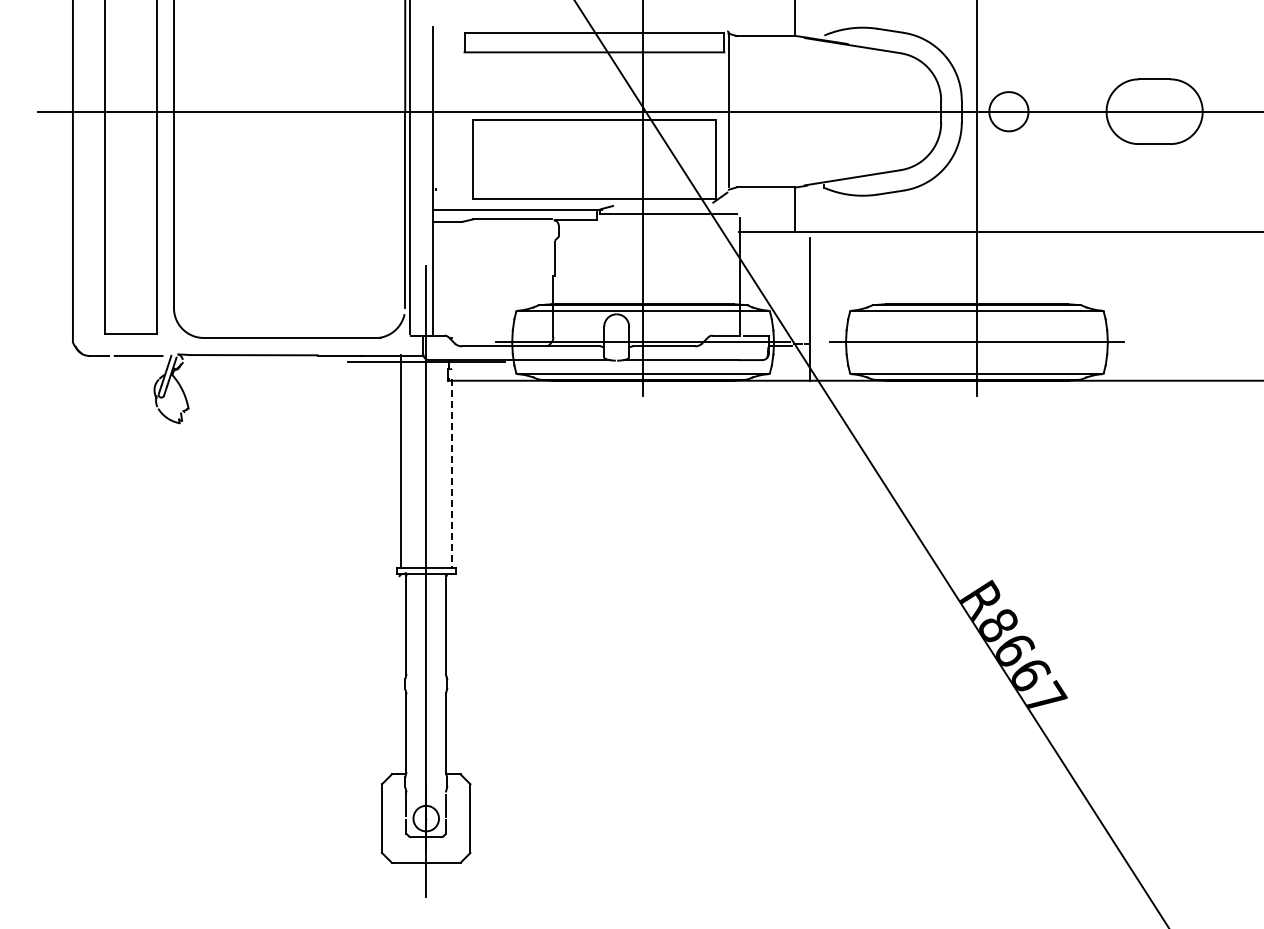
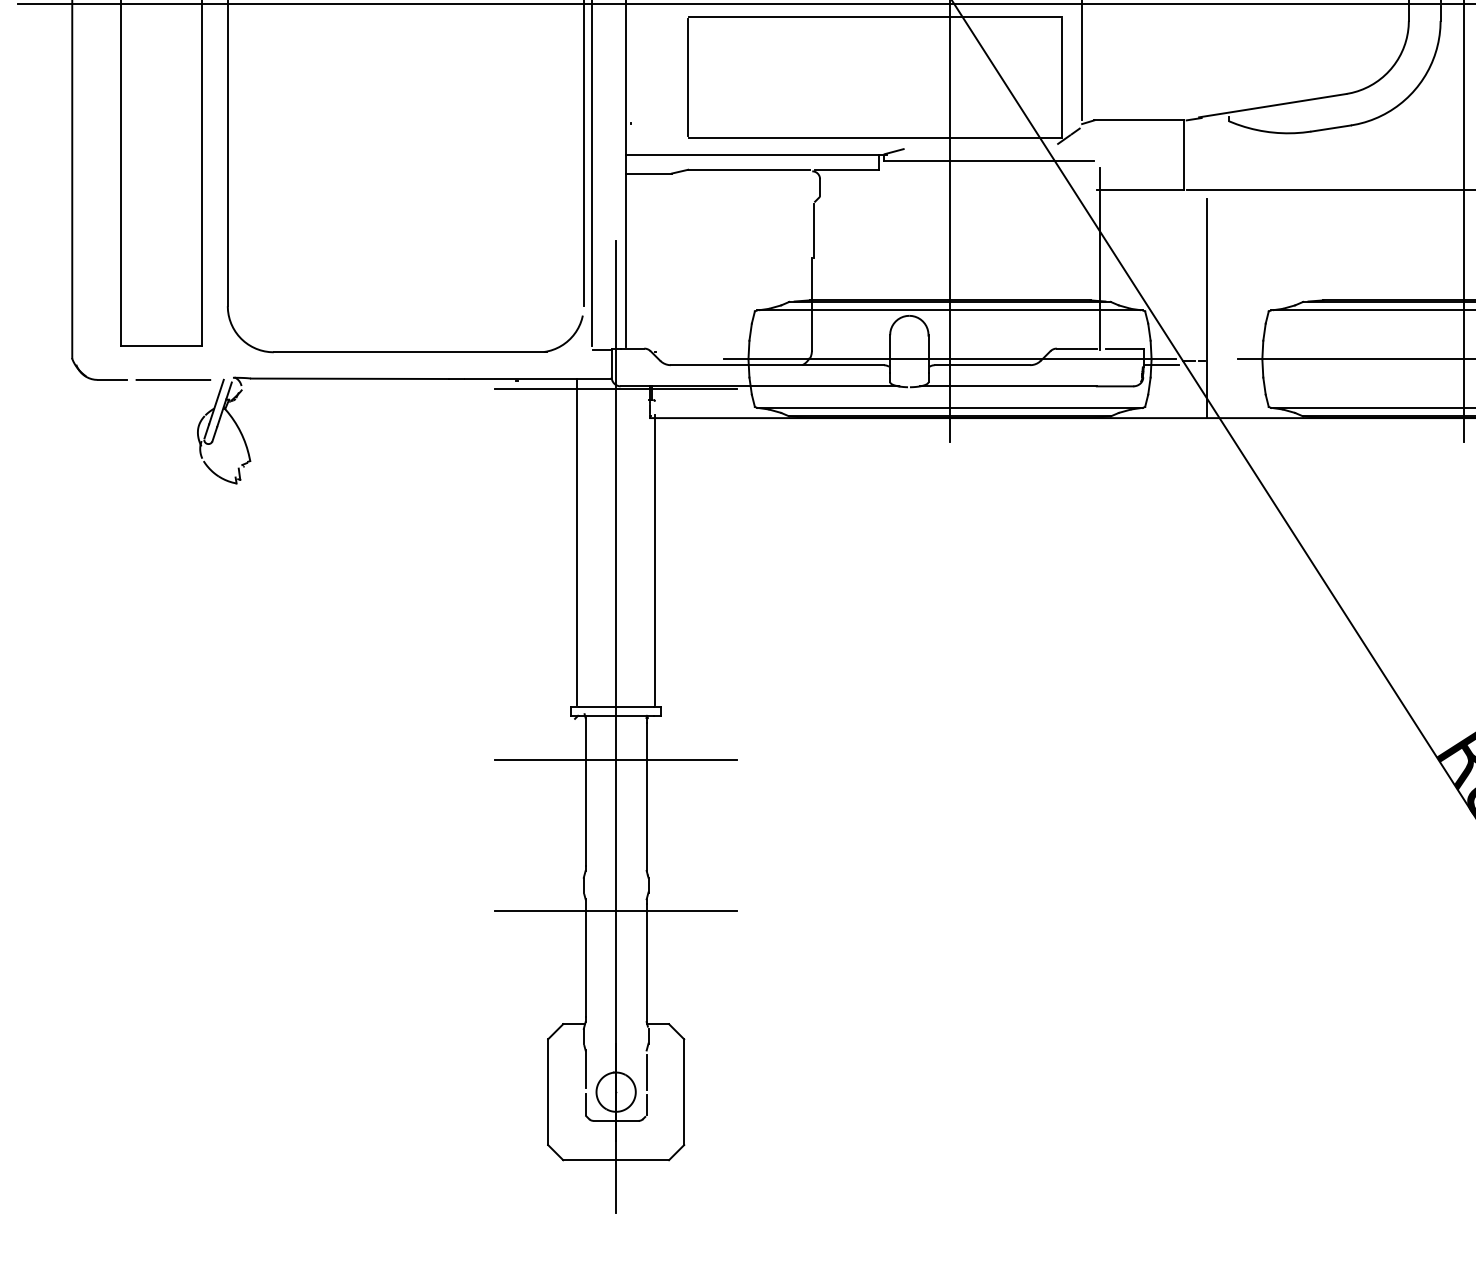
line: (451, 473) -> (655, 560), dashed -> solid
line: (425, 602) -> (615, 759), added
line: (425, 700) -> (615, 910), added

